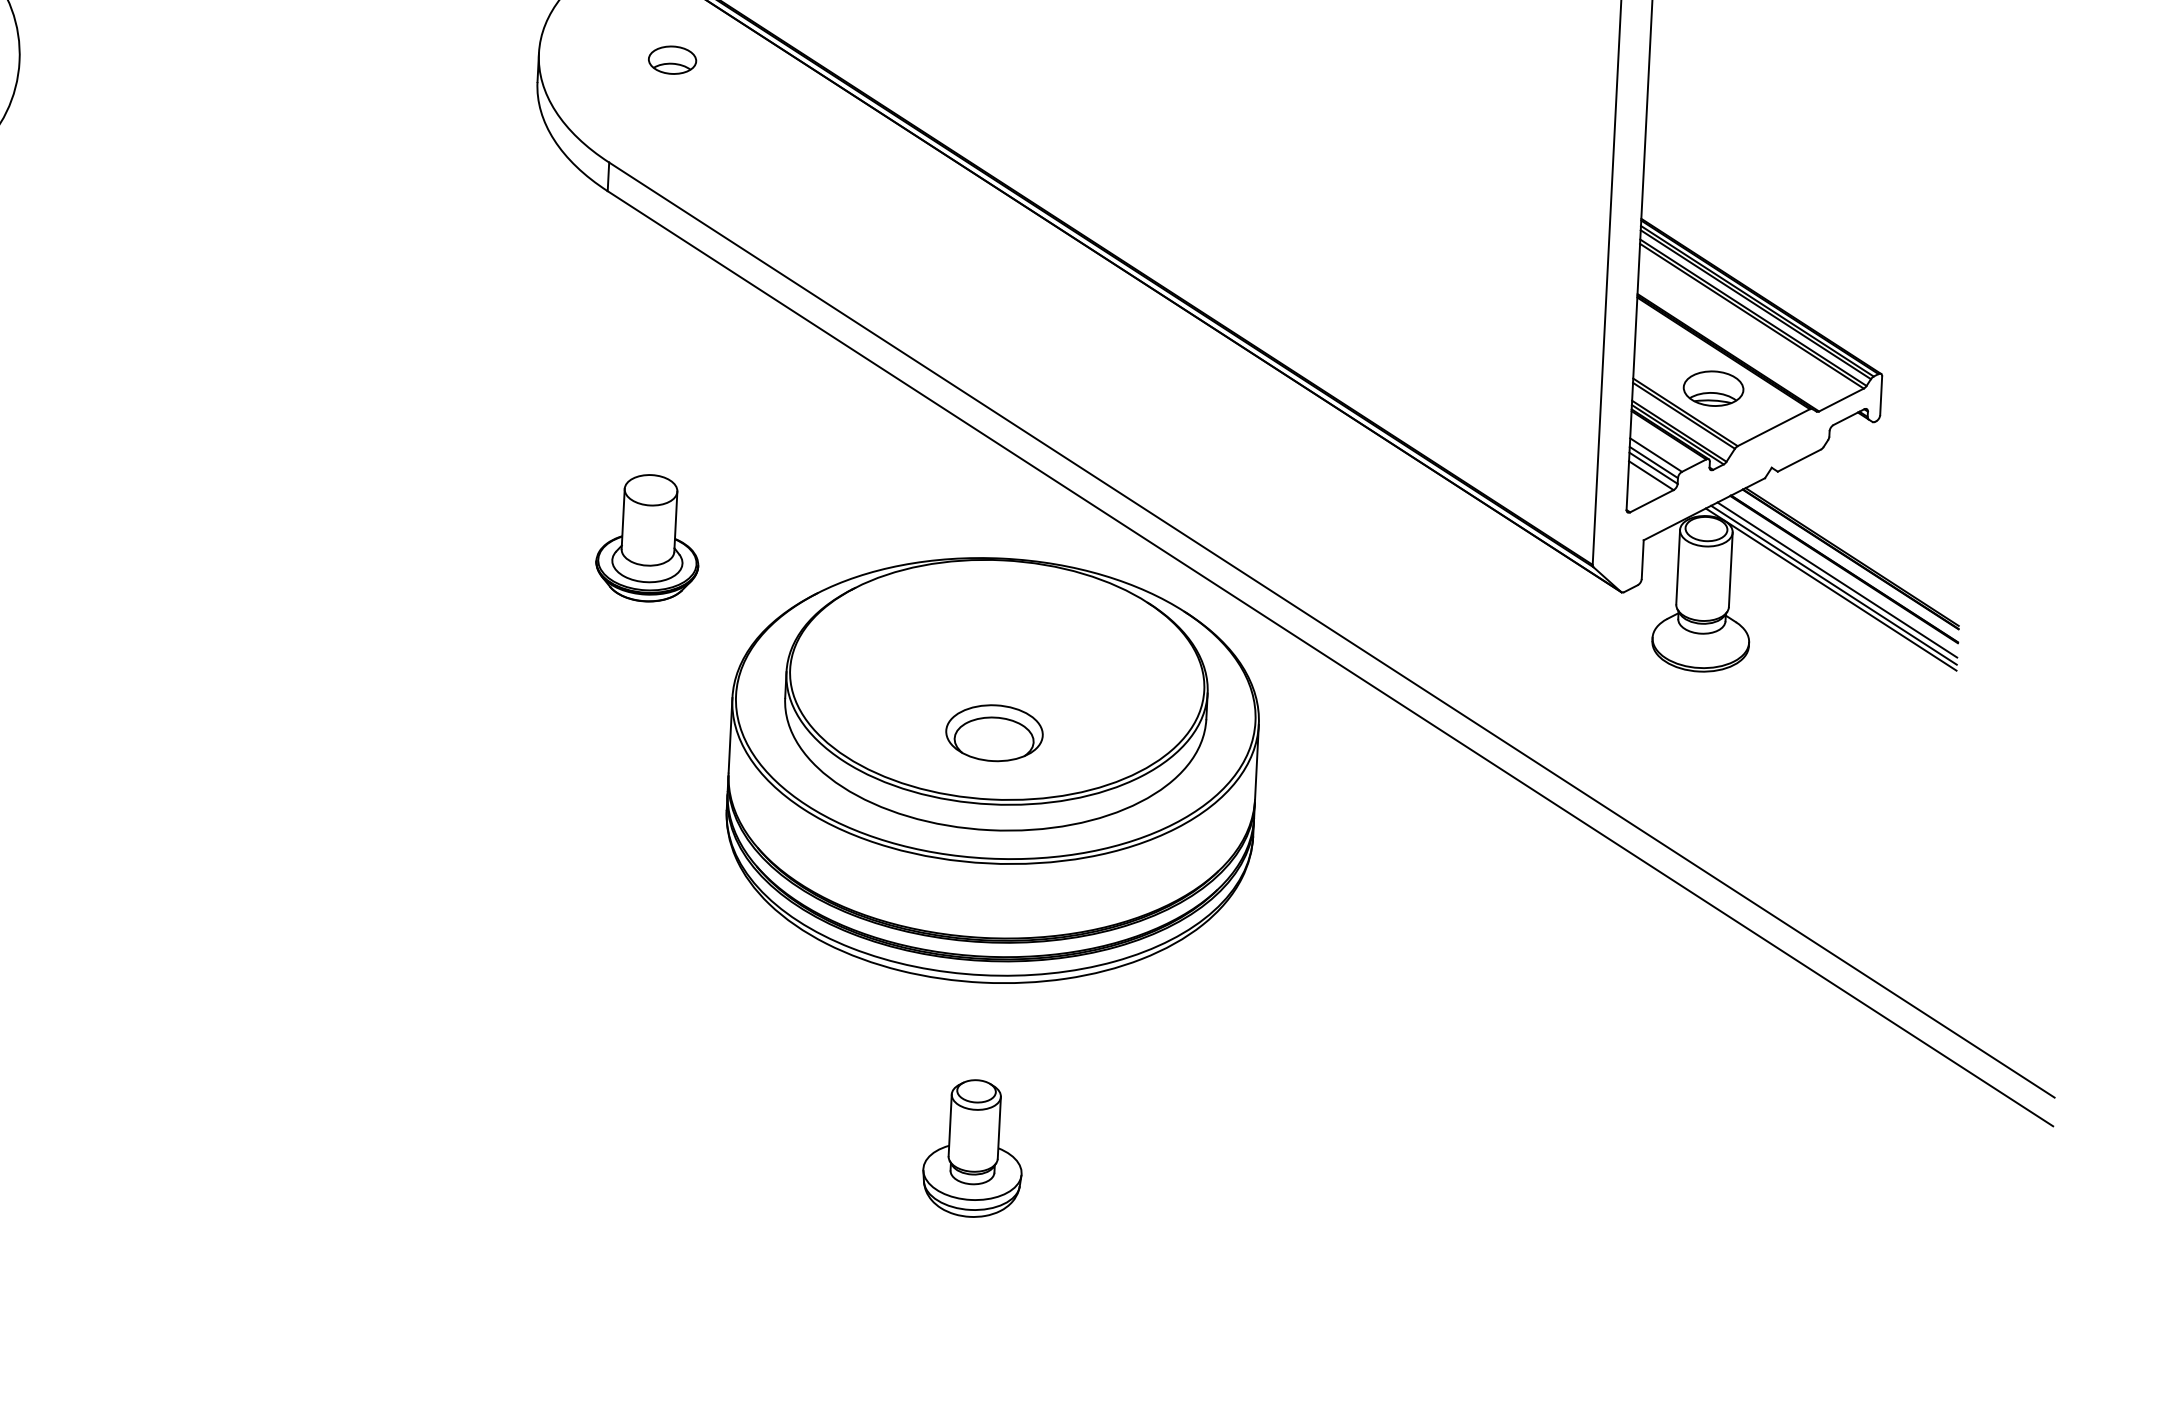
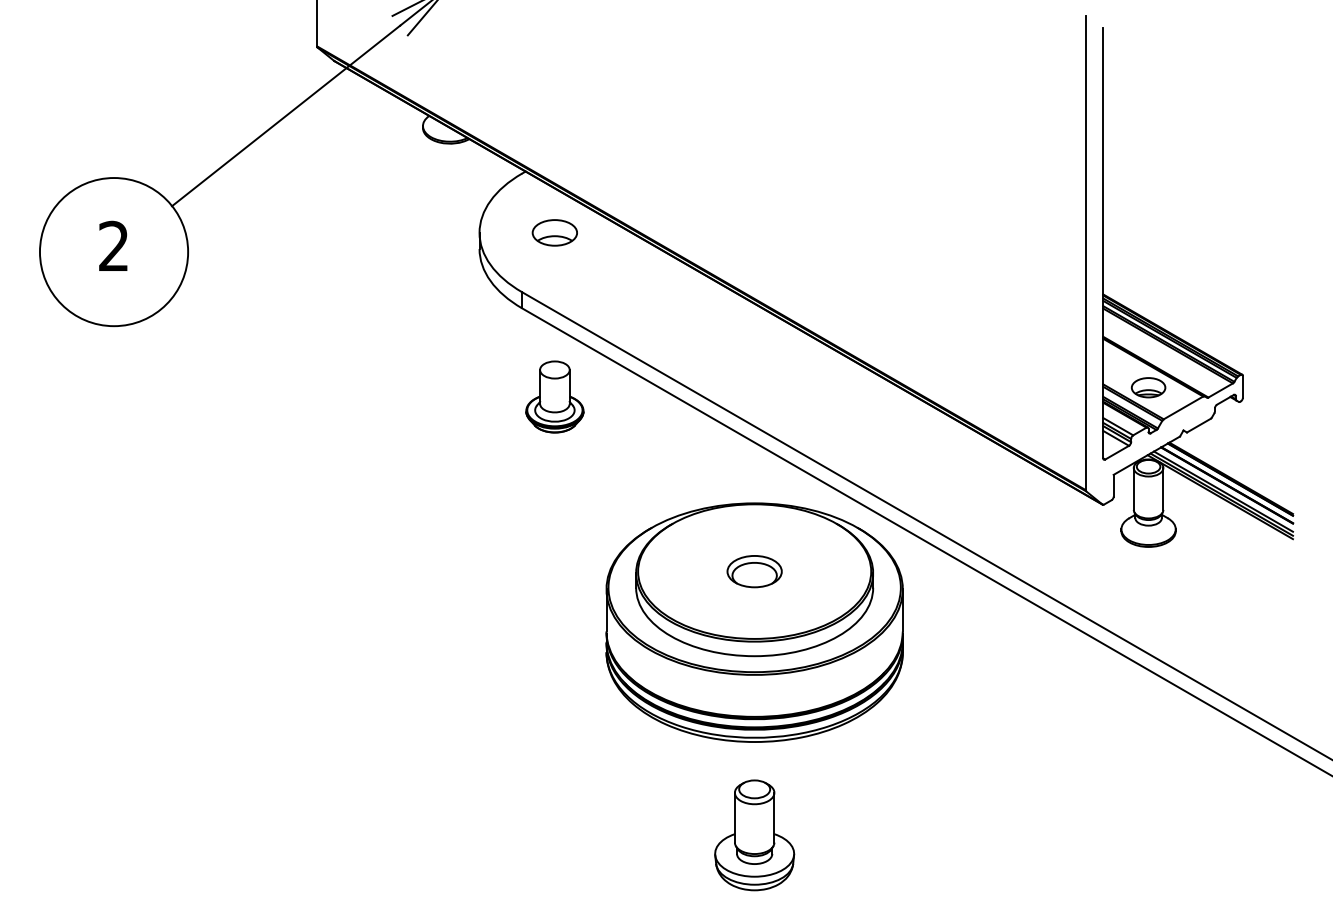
part: (672, 59) -> (554, 232), size x1.67
part: (647, 537) -> (554, 396), moved
part: (994, 732) -> (754, 571), moved
part: (973, 1148) -> (754, 835), size x1.43

